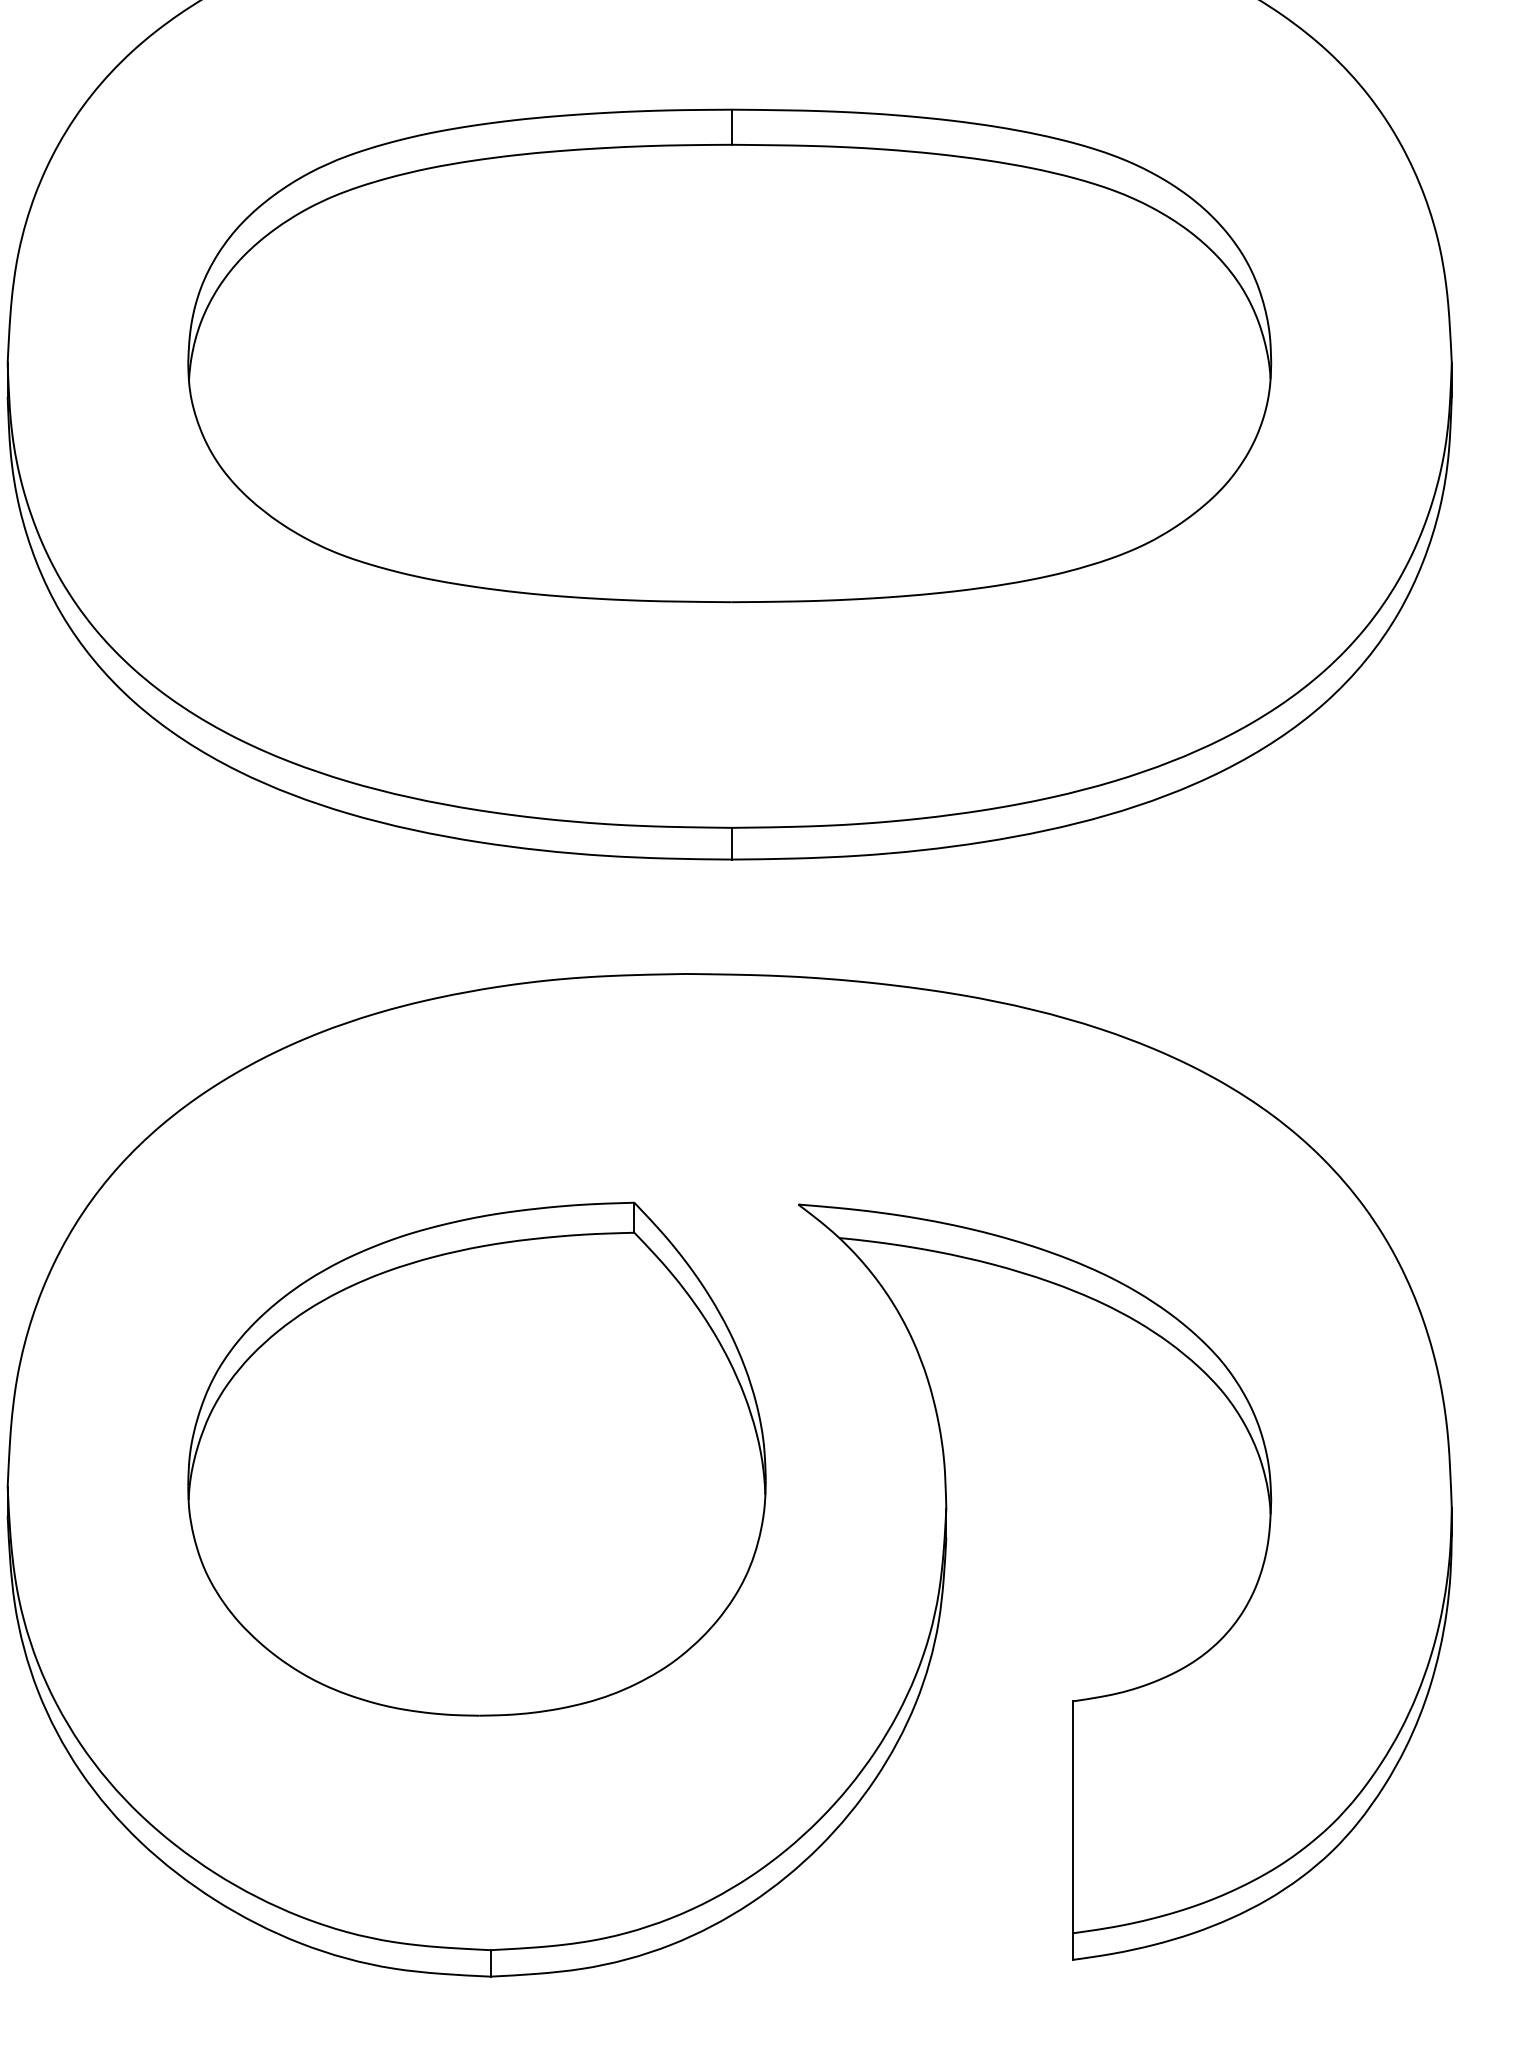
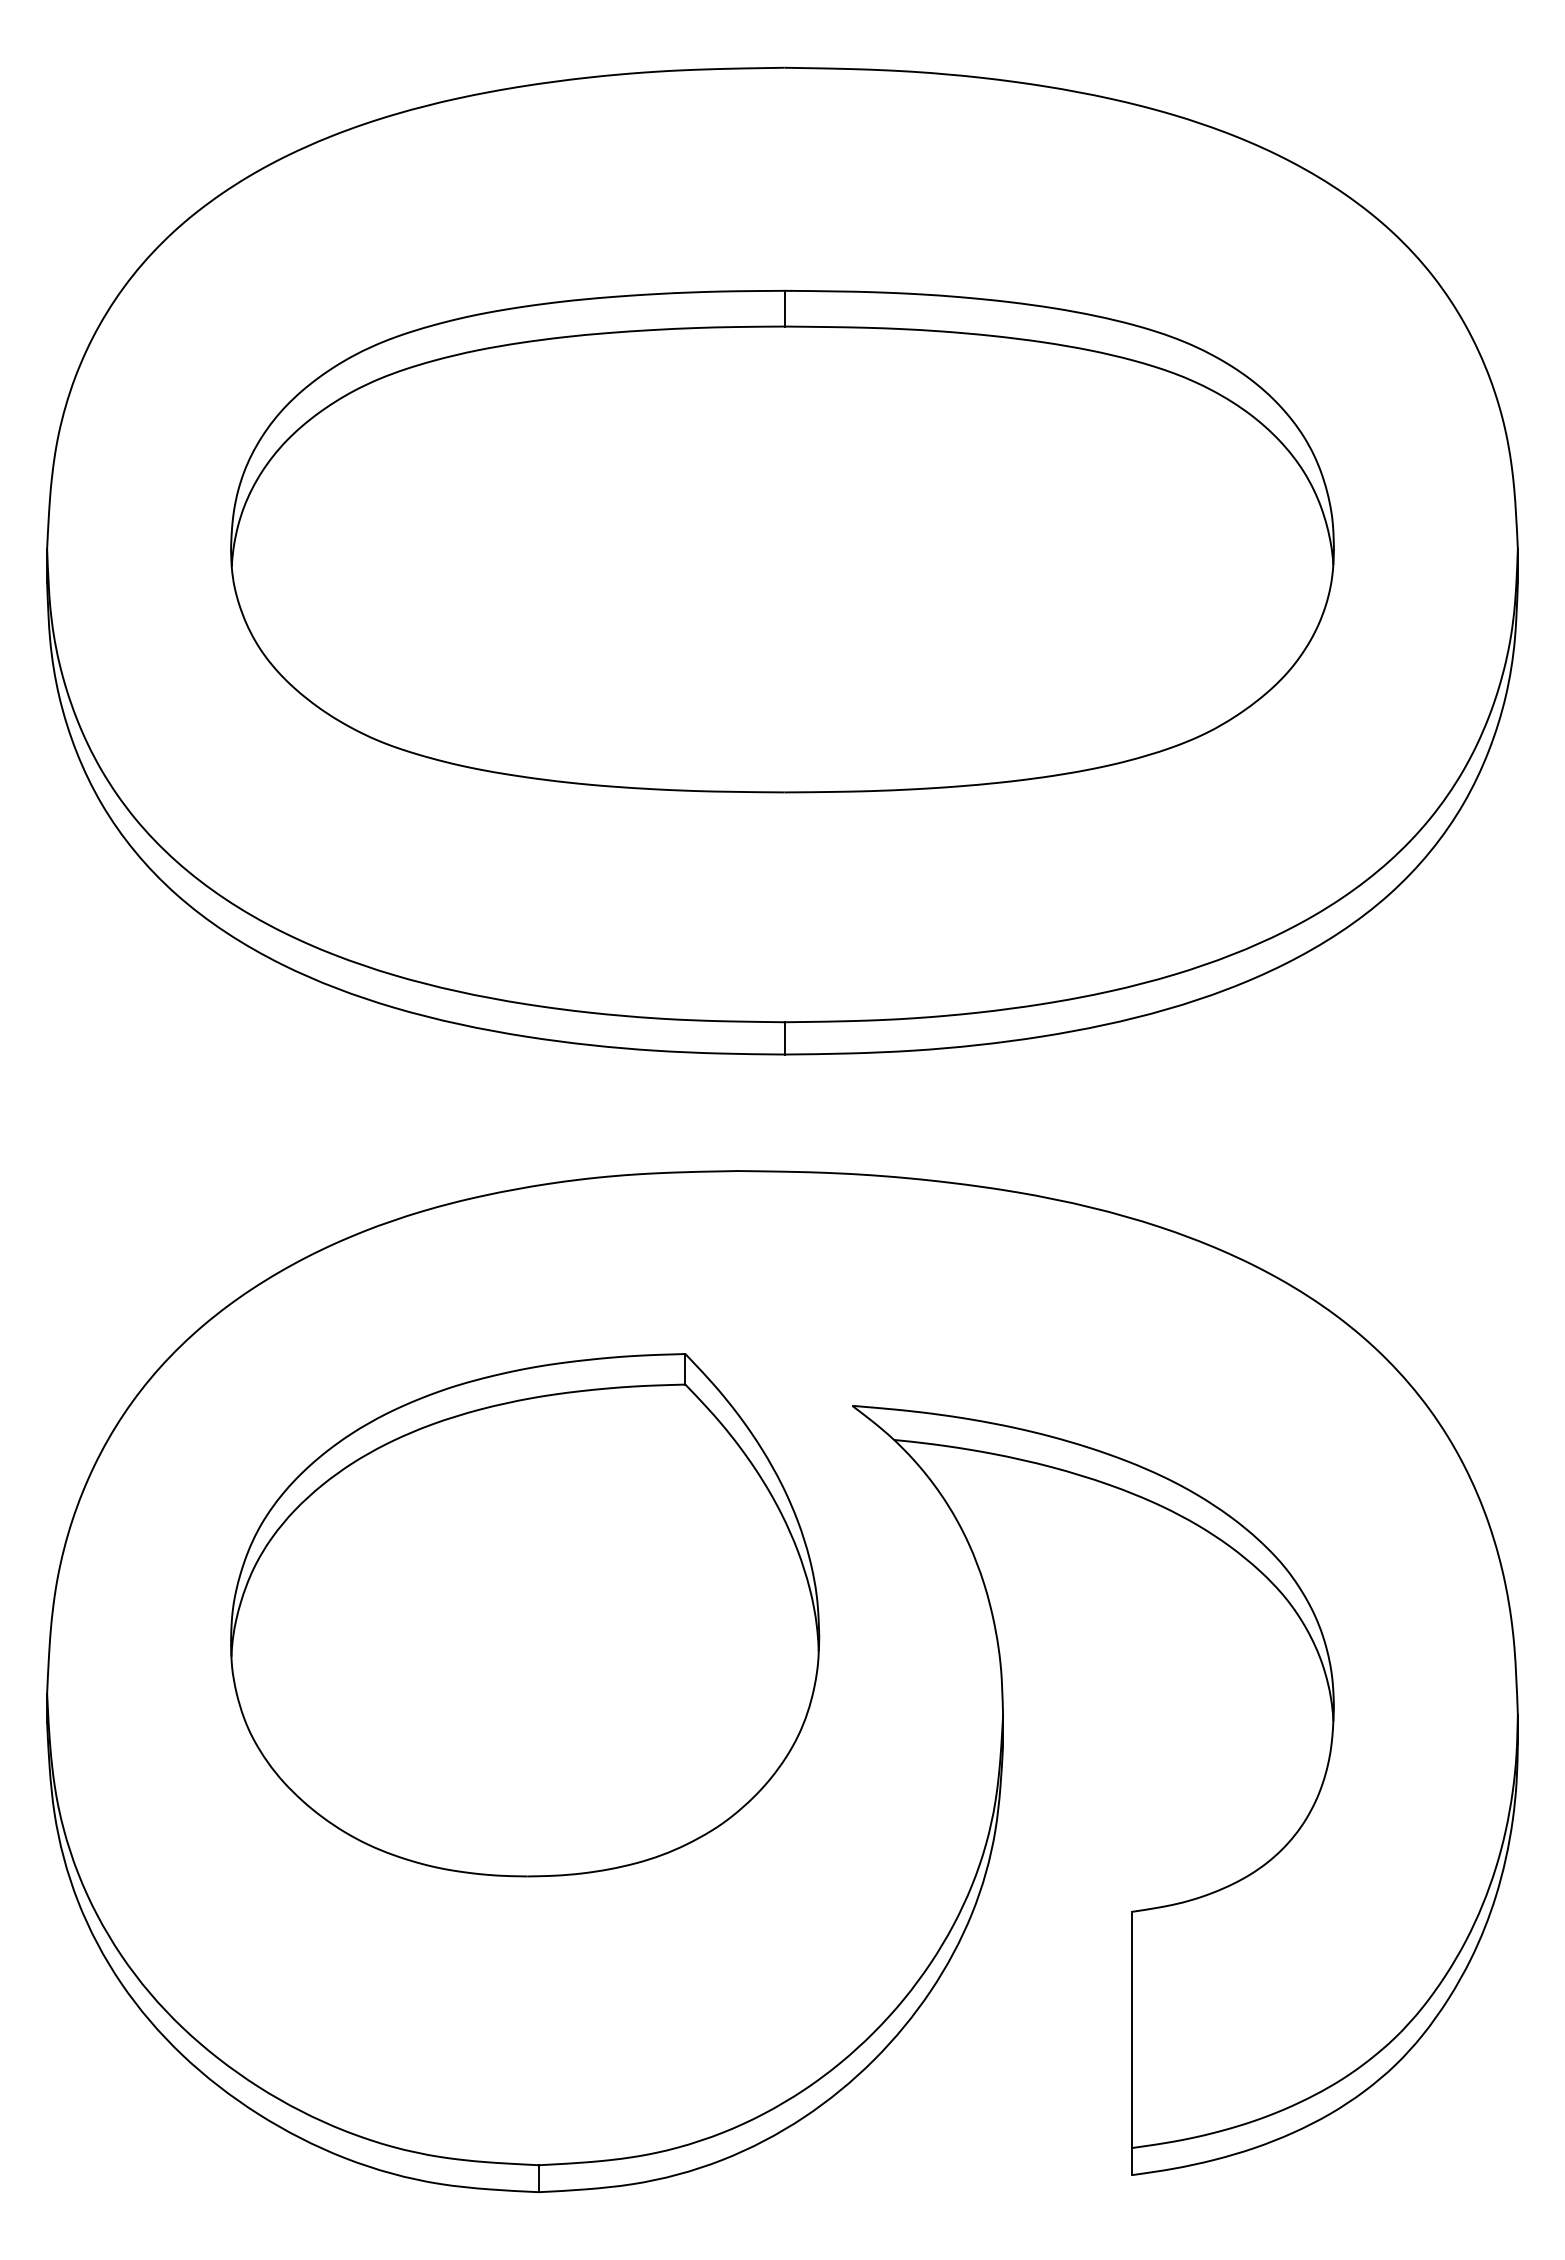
part: (477, 1459) -> (525, 1615), moved

